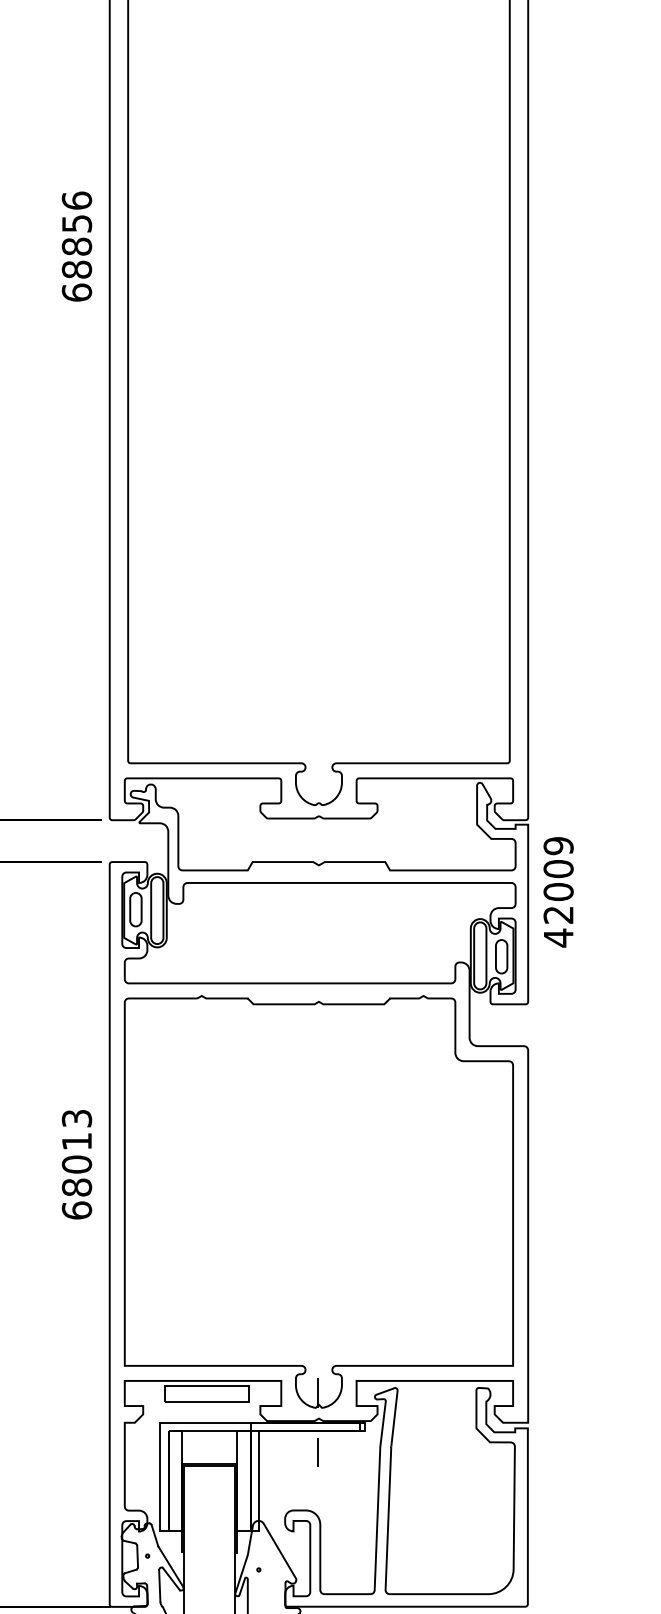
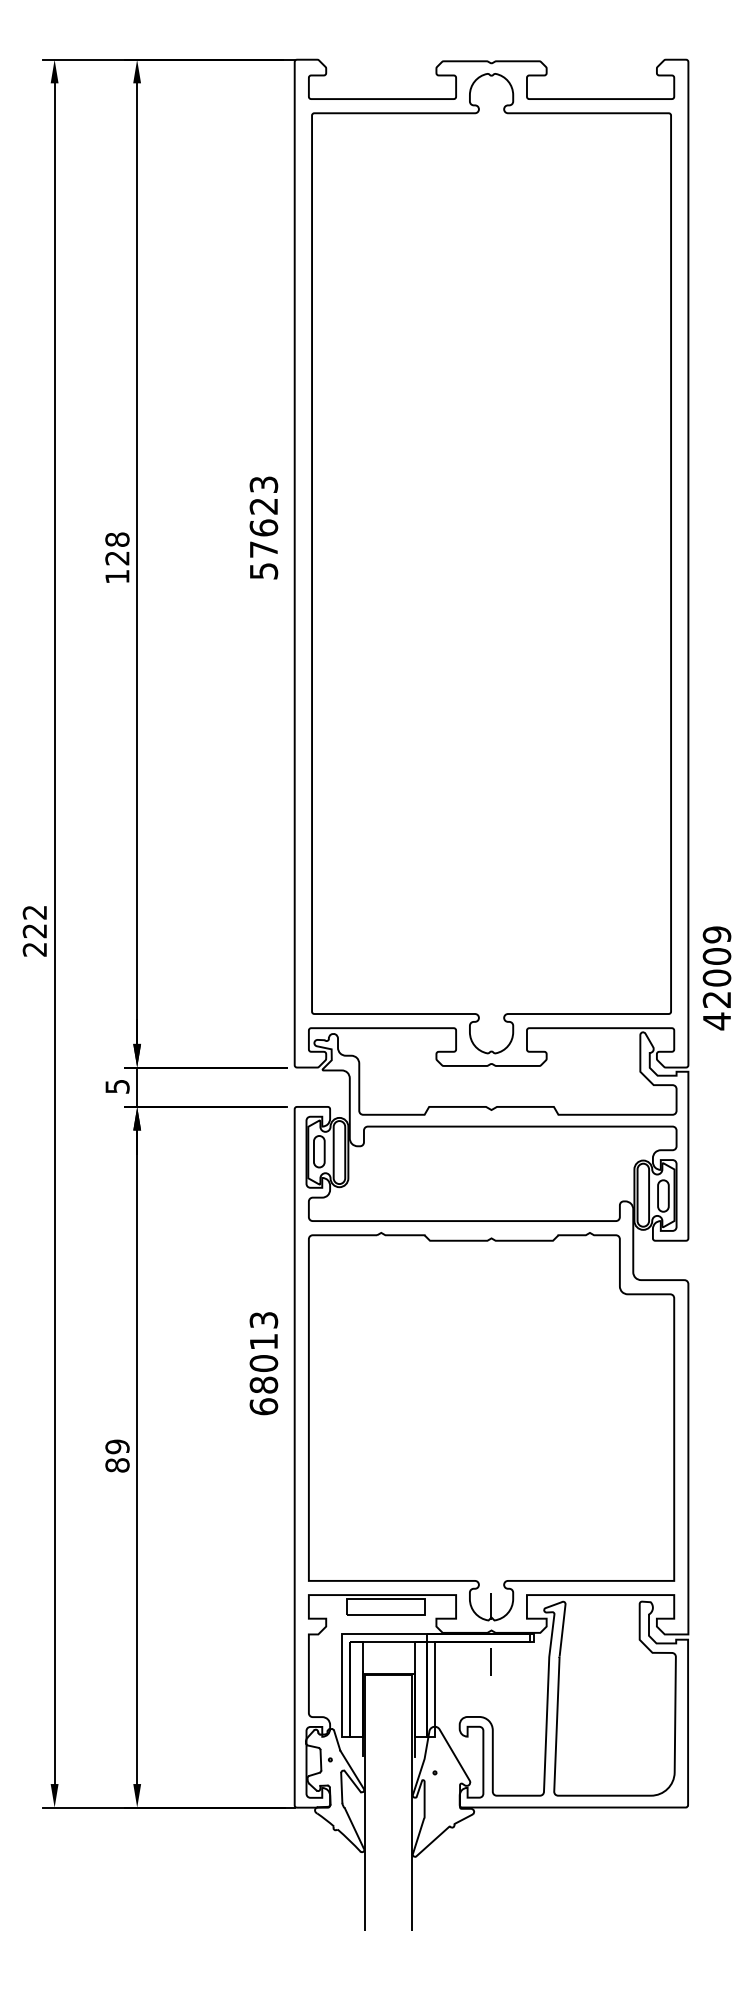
text: (76, 246) -> (263, 527), 68856 -> 57623
text: (558, 892) -> (716, 978), moved
text: (76, 1164) -> (263, 1363), moved

